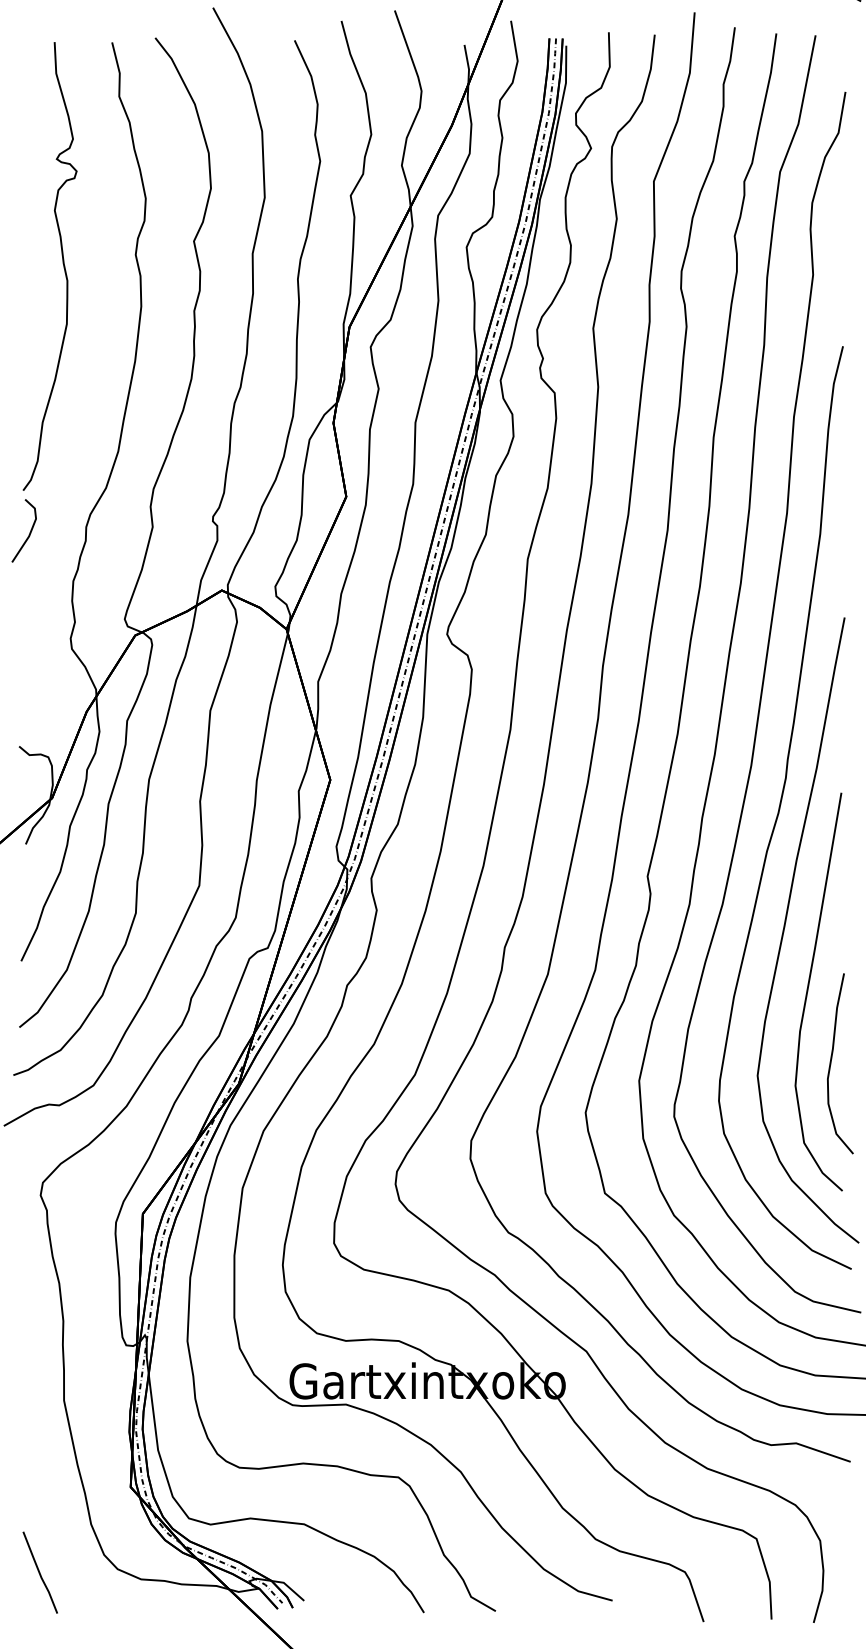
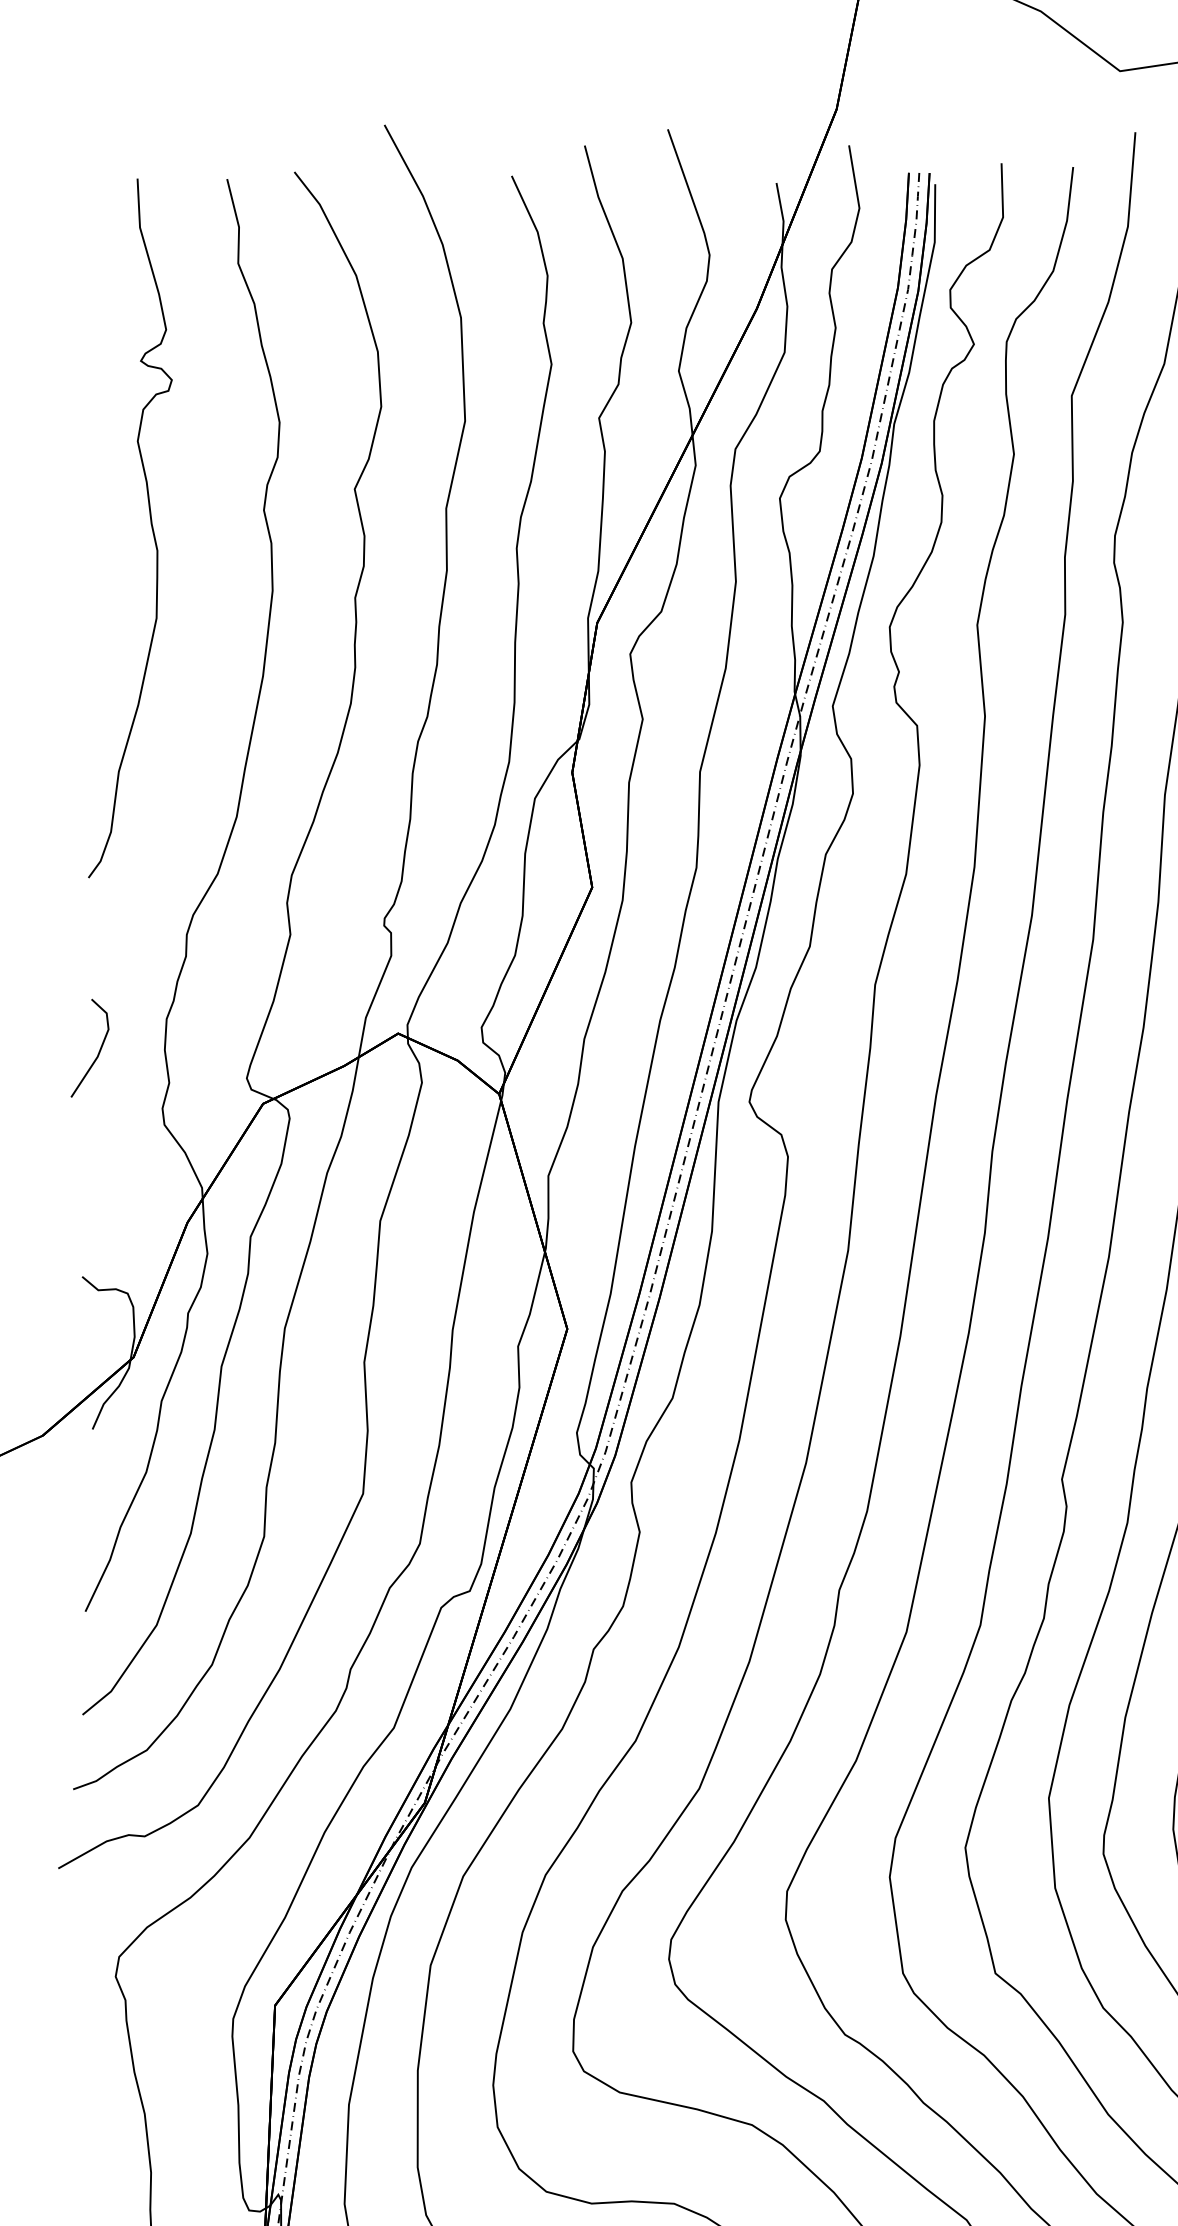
line: (29, 532) -> (98, 1050), moved

